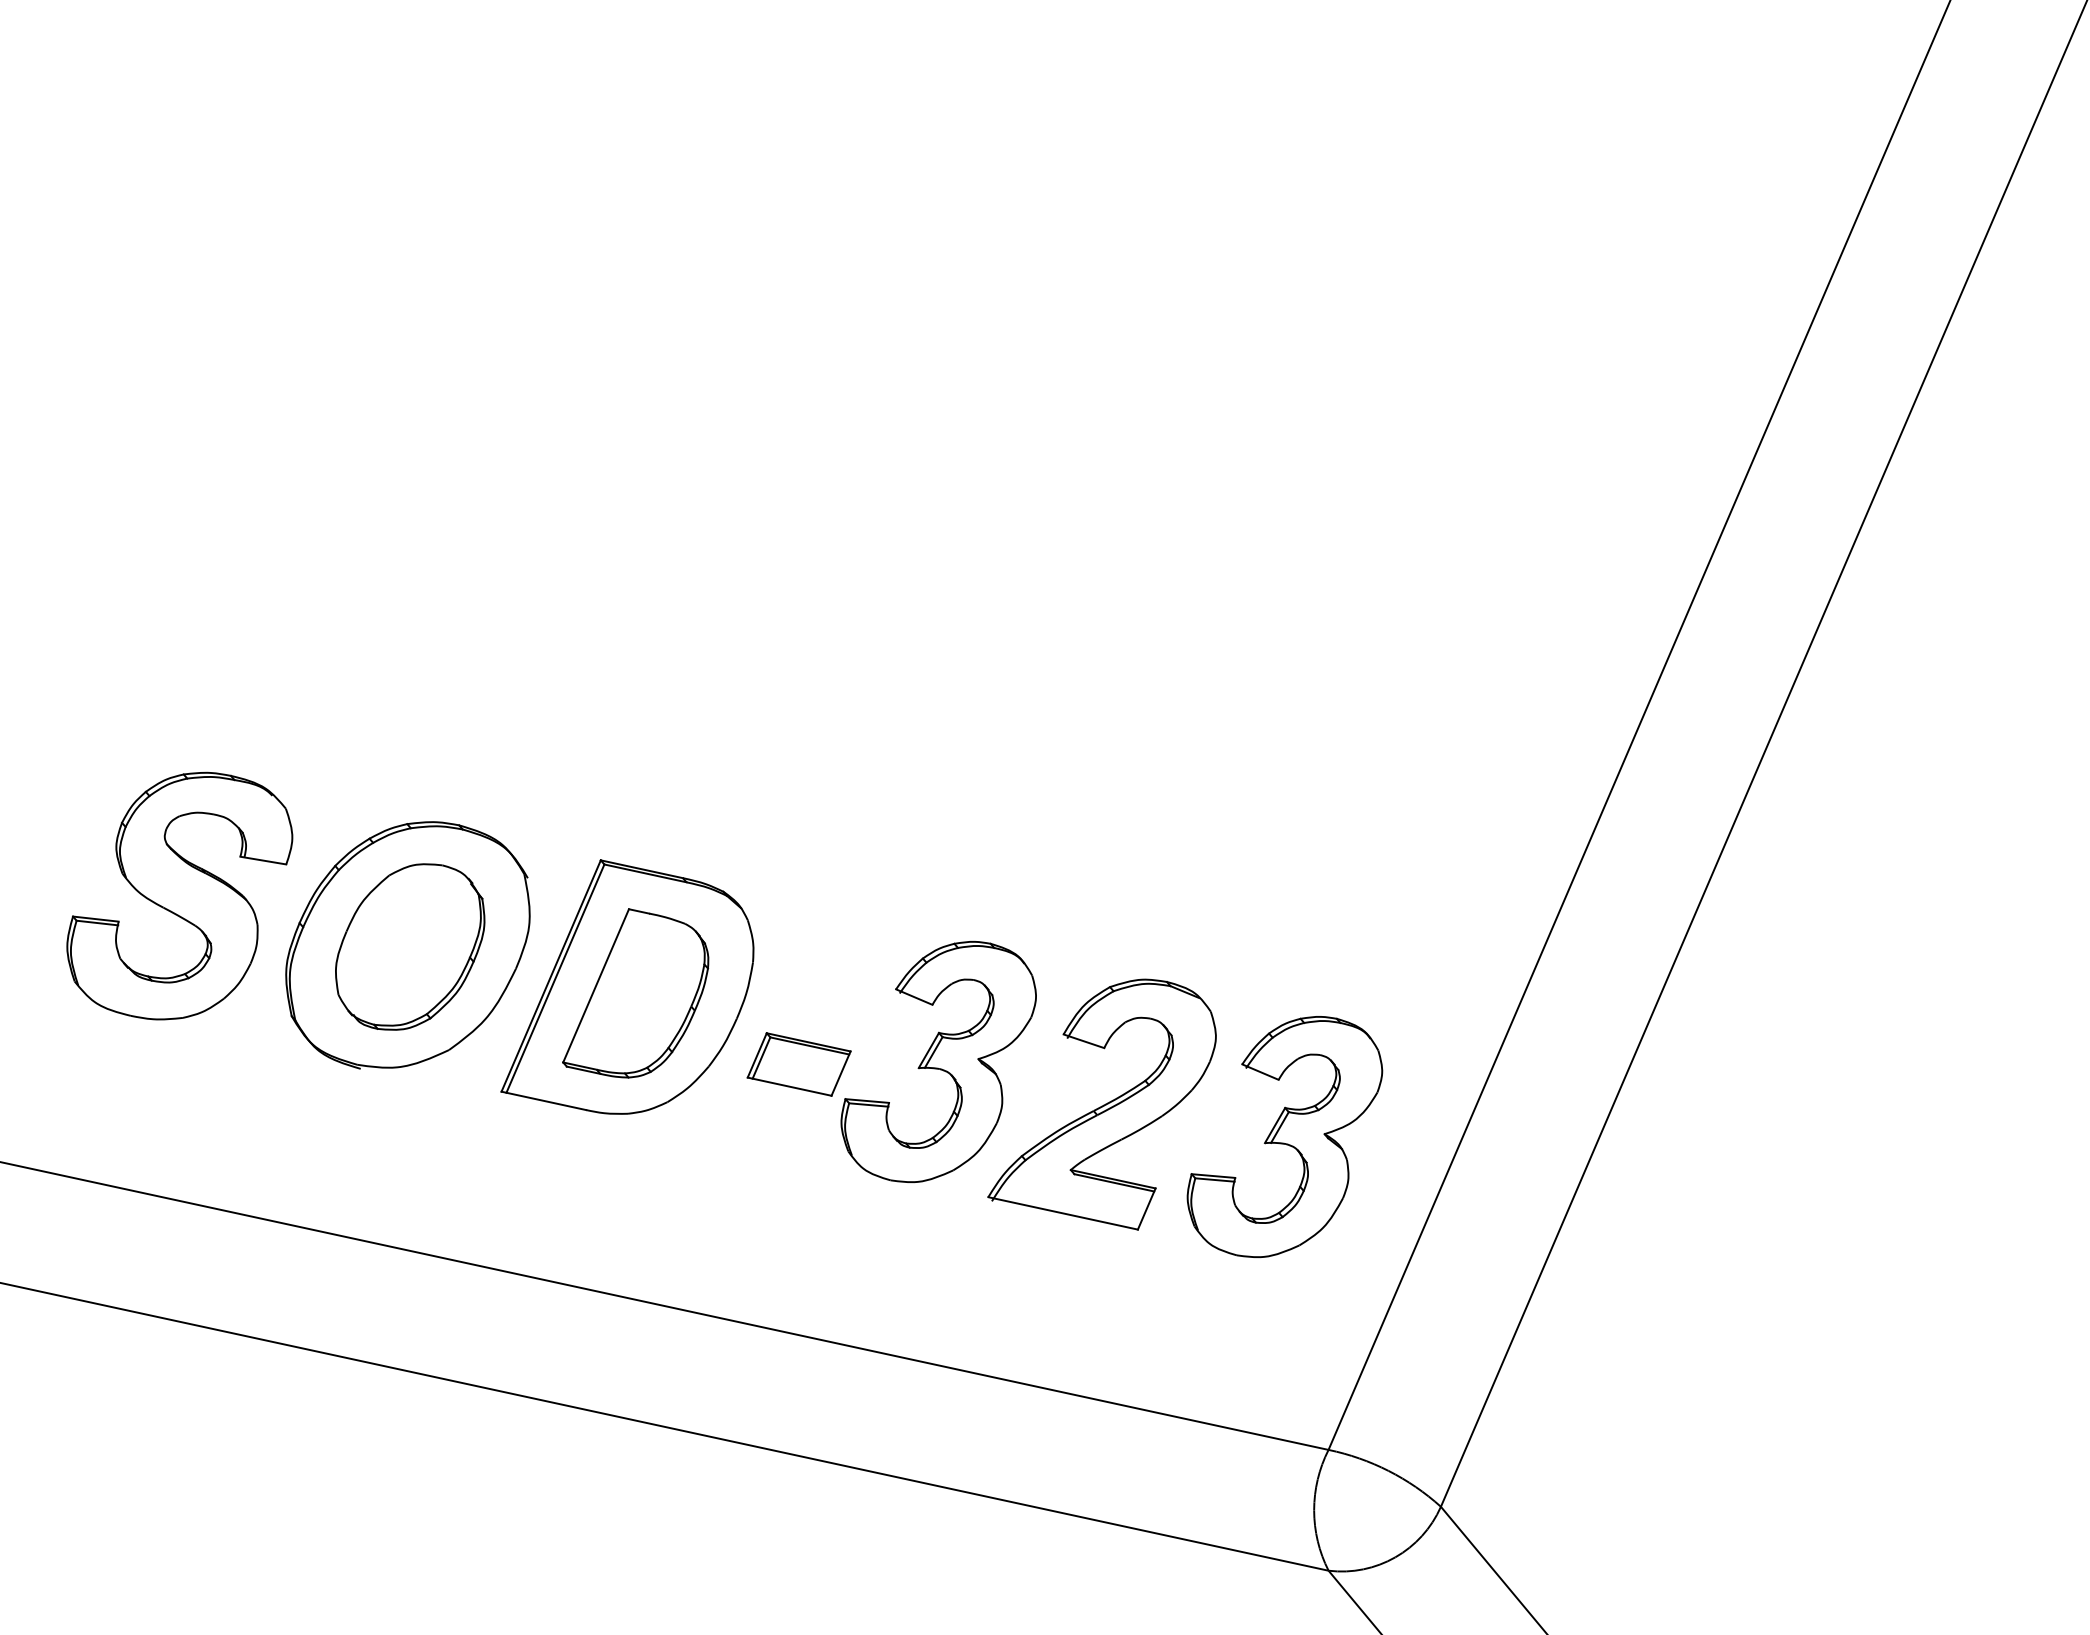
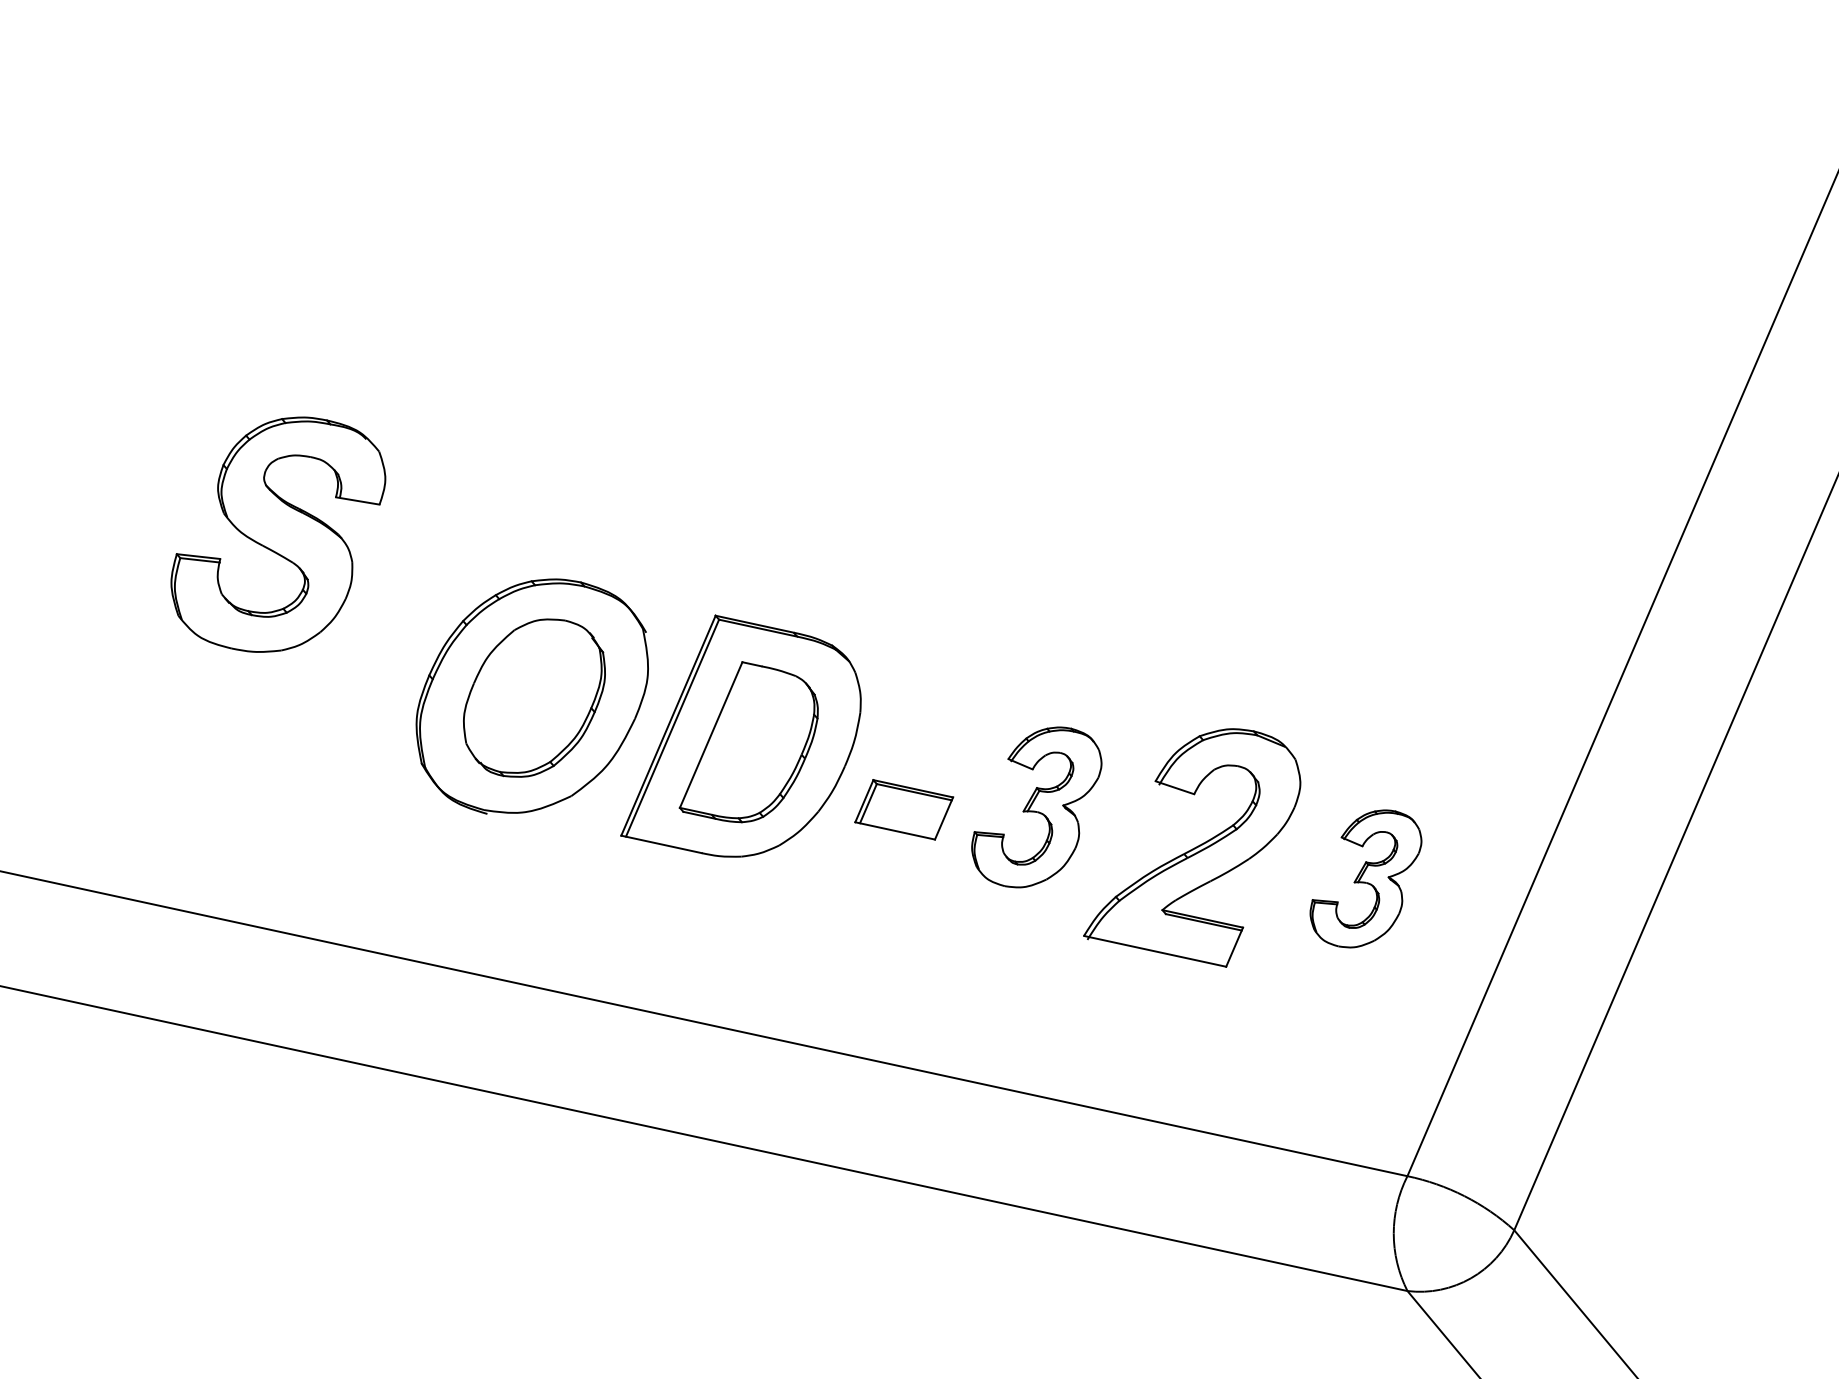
part: (179, 895) -> (278, 534), moved
part: (938, 1061) -> (1036, 806), size x0.7
part: (1284, 1137) -> (1365, 879), size x0.6

